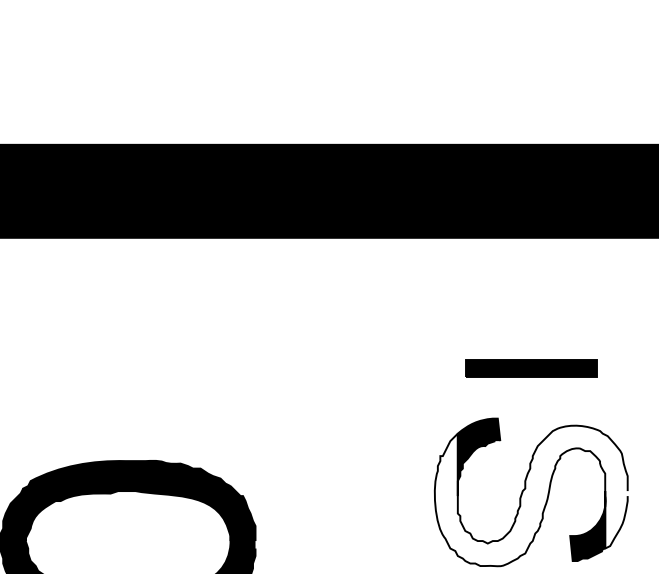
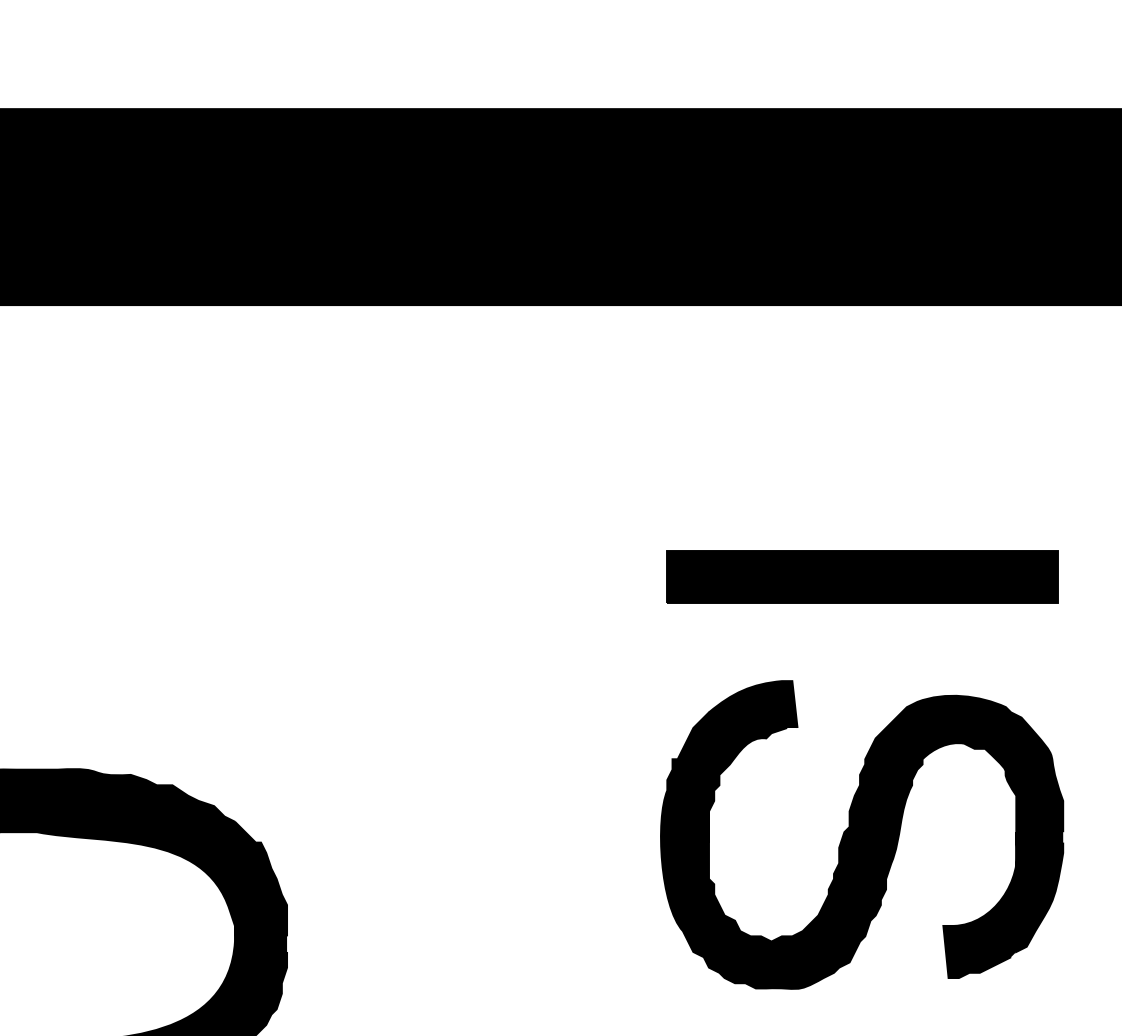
part: (531, 368) -> (862, 576), size x1.43
fill: (530, 495) -> (860, 841), added

